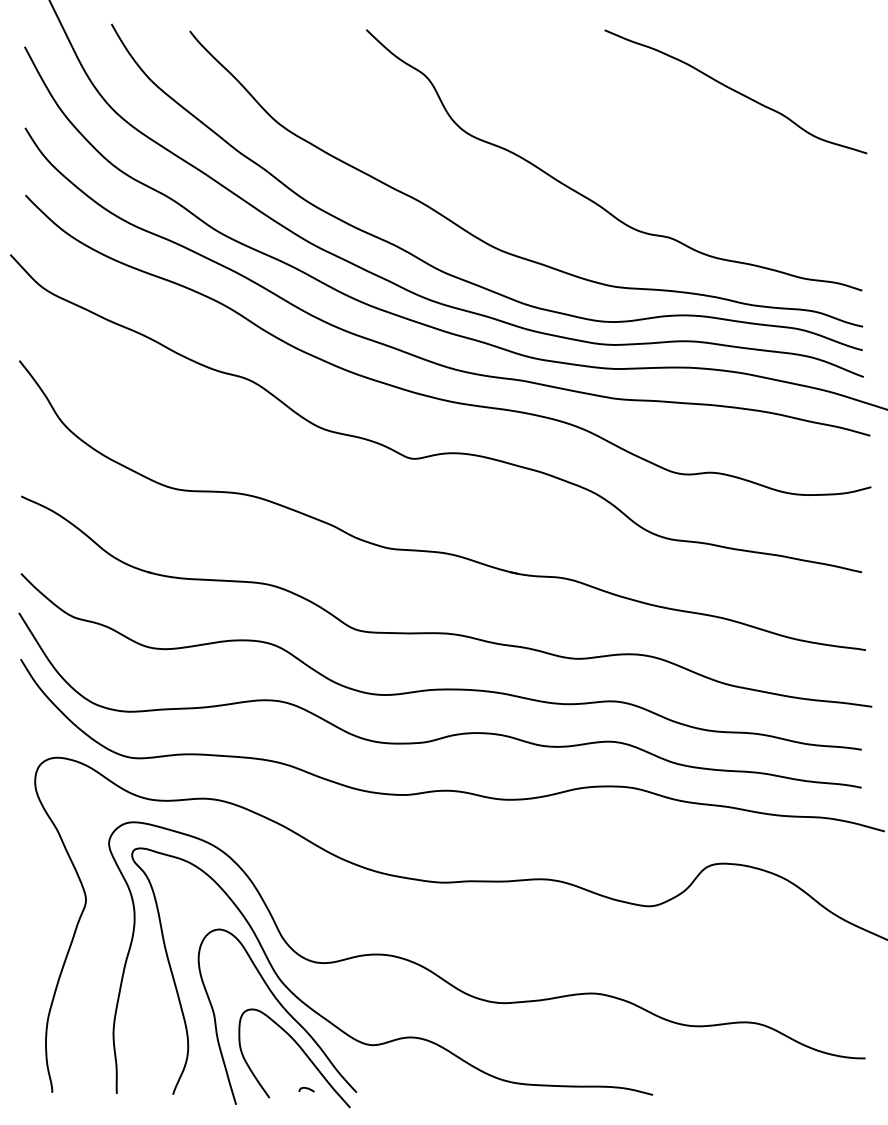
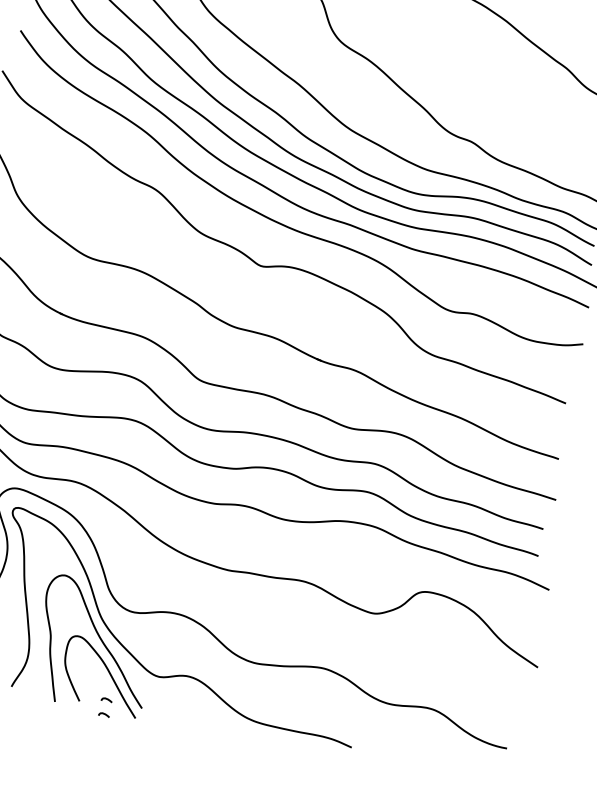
curve: (306, 1110) -> (104, 714), added

